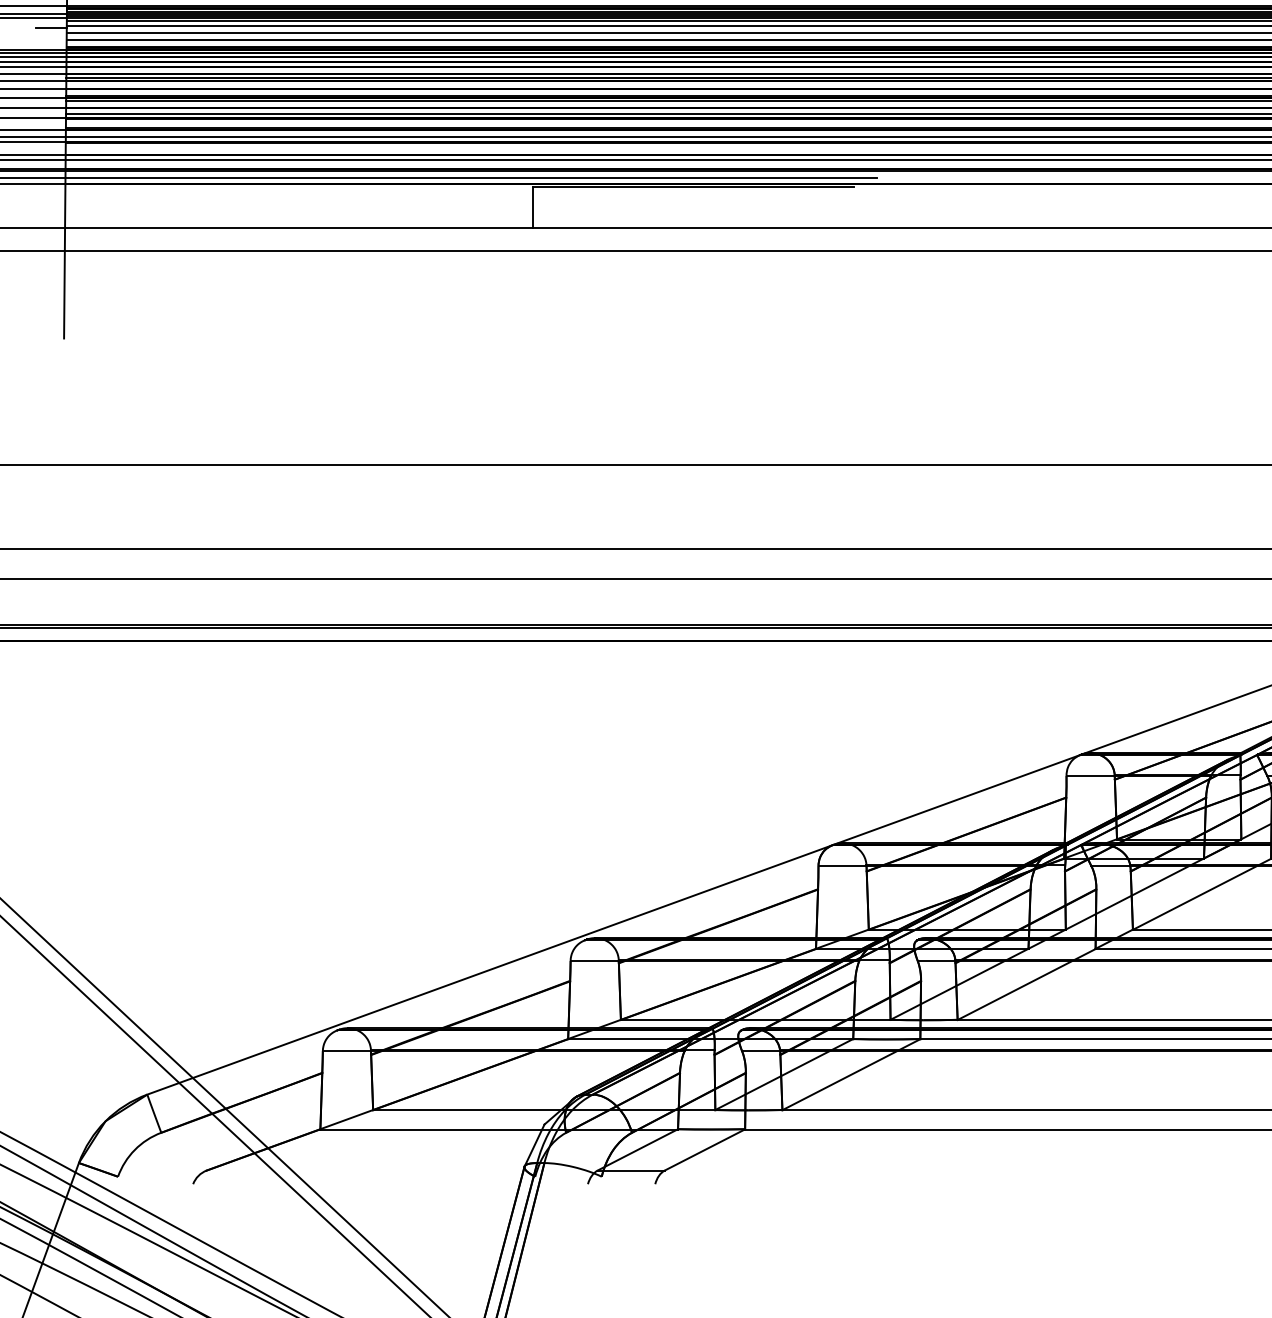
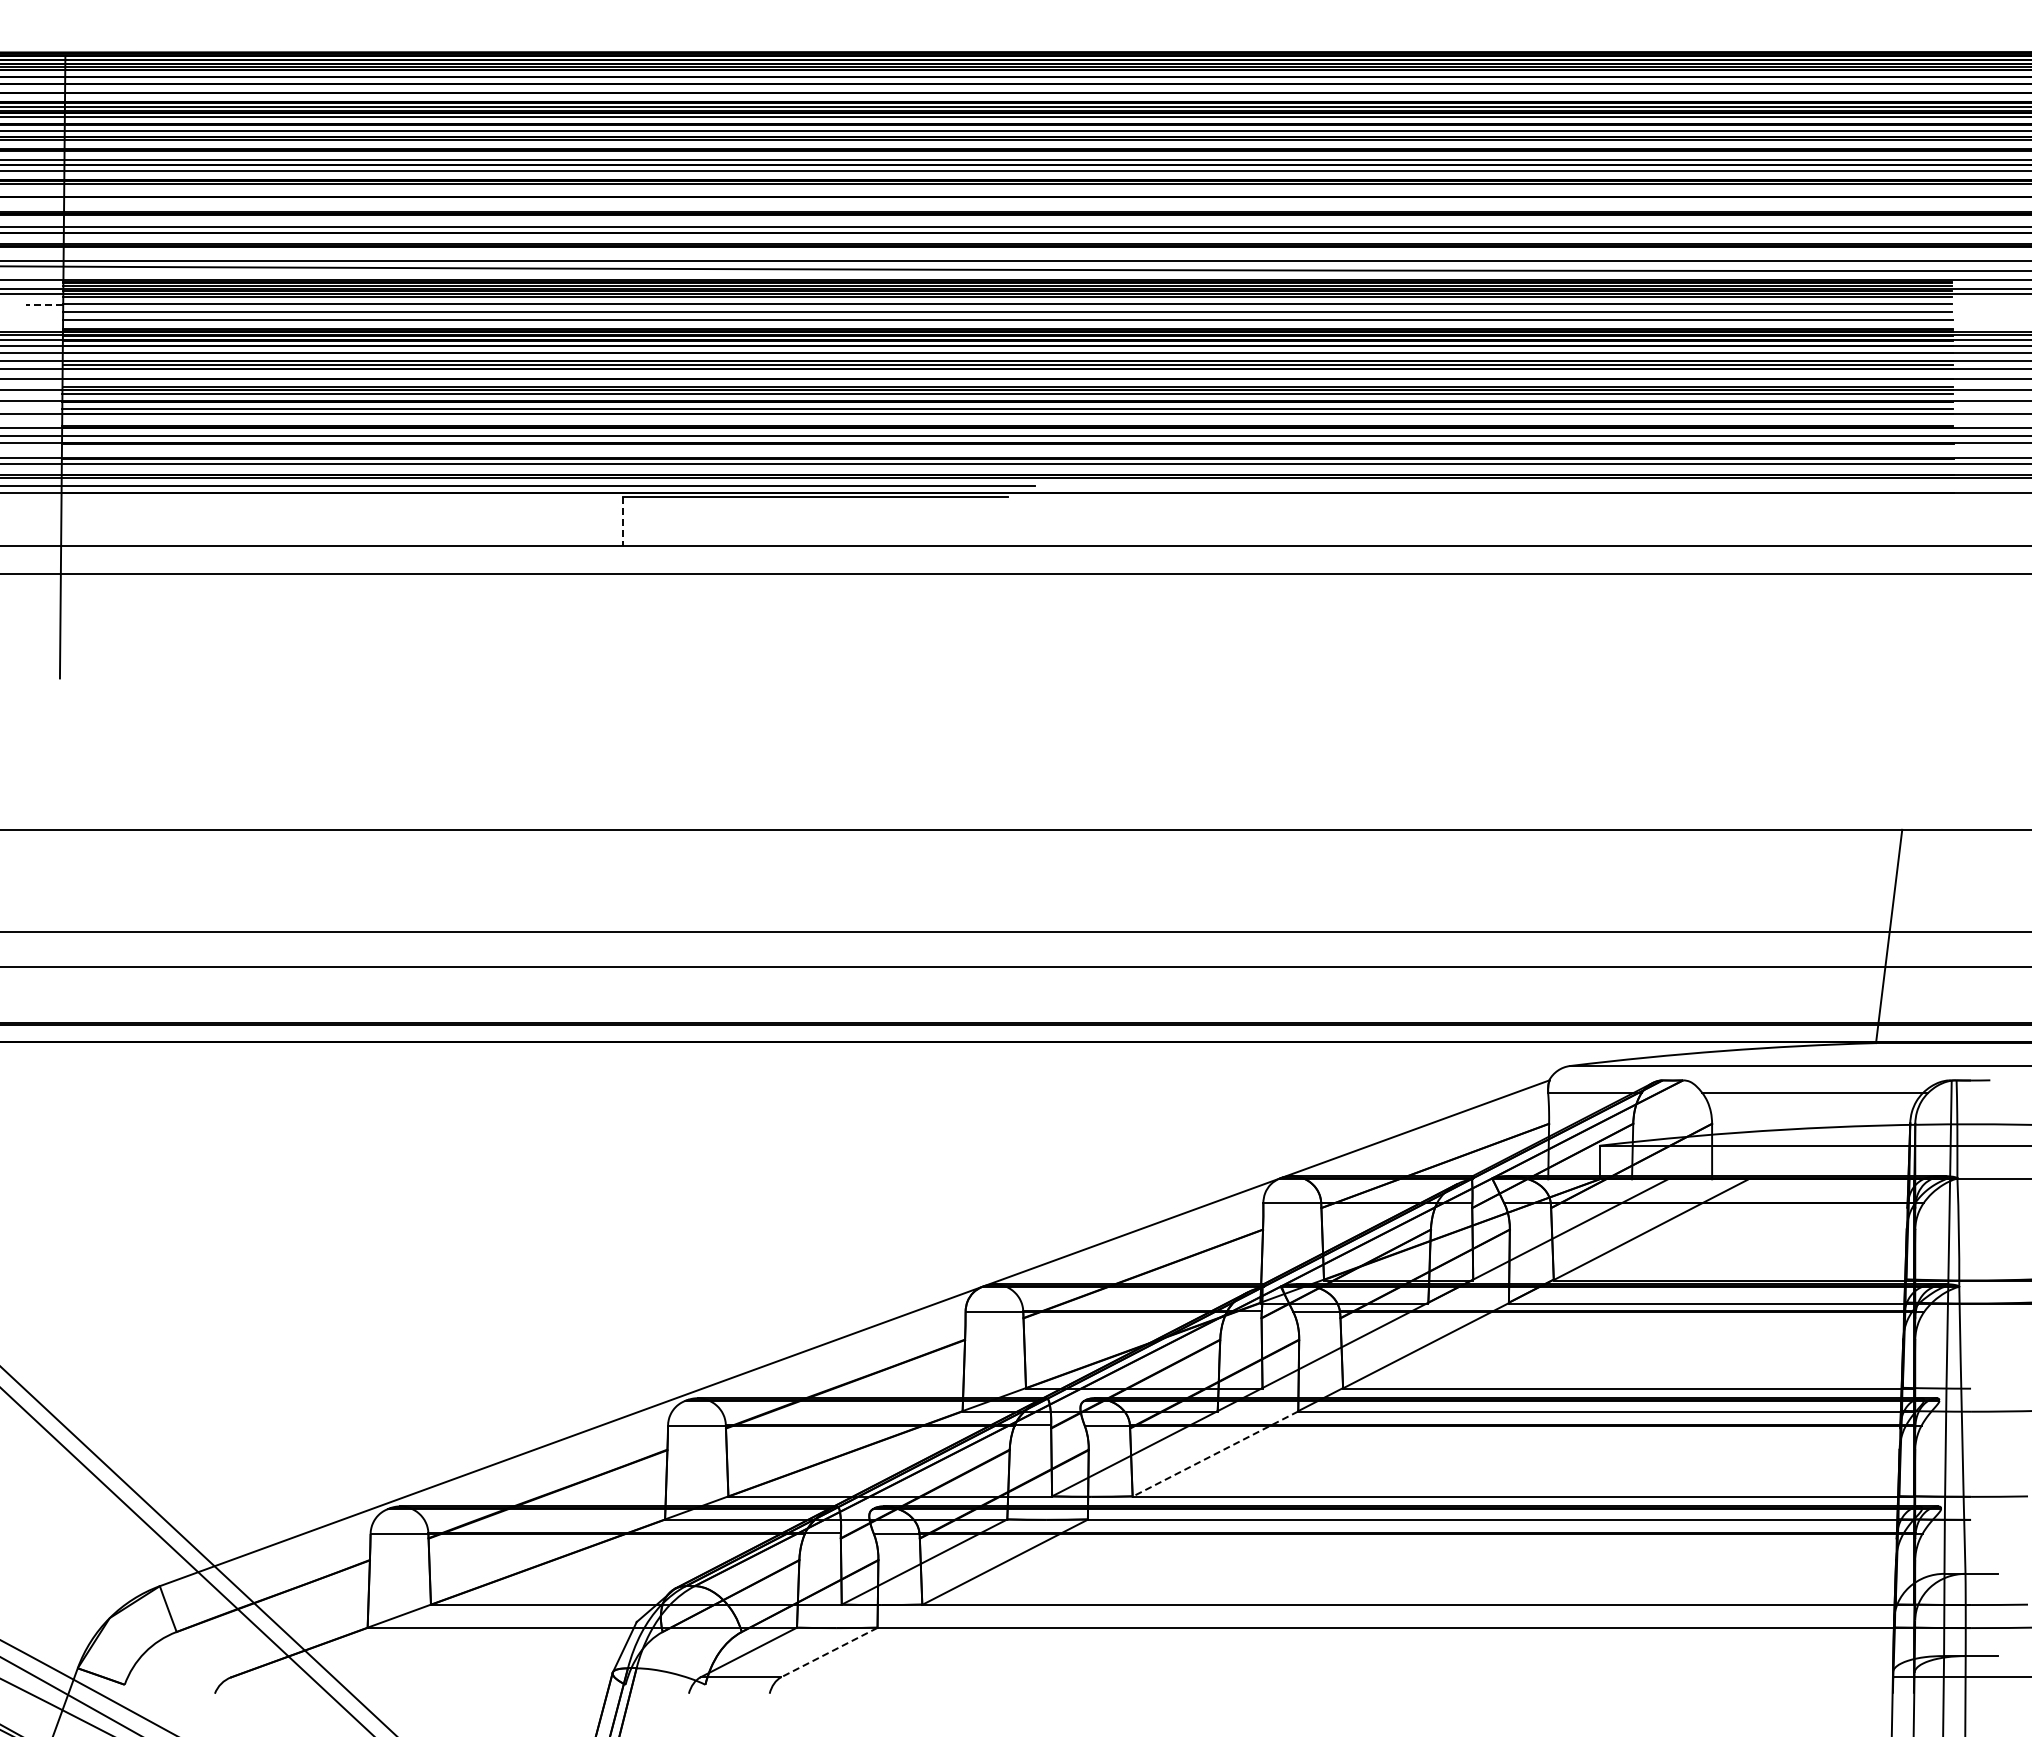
line: (51, 27) -> (44, 305), solid -> dashed
line: (532, 207) -> (622, 521), solid -> dashed
line: (1026, 984) -> (1215, 1454), solid -> dashed
line: (704, 1149) -> (828, 1652), solid -> dashed

